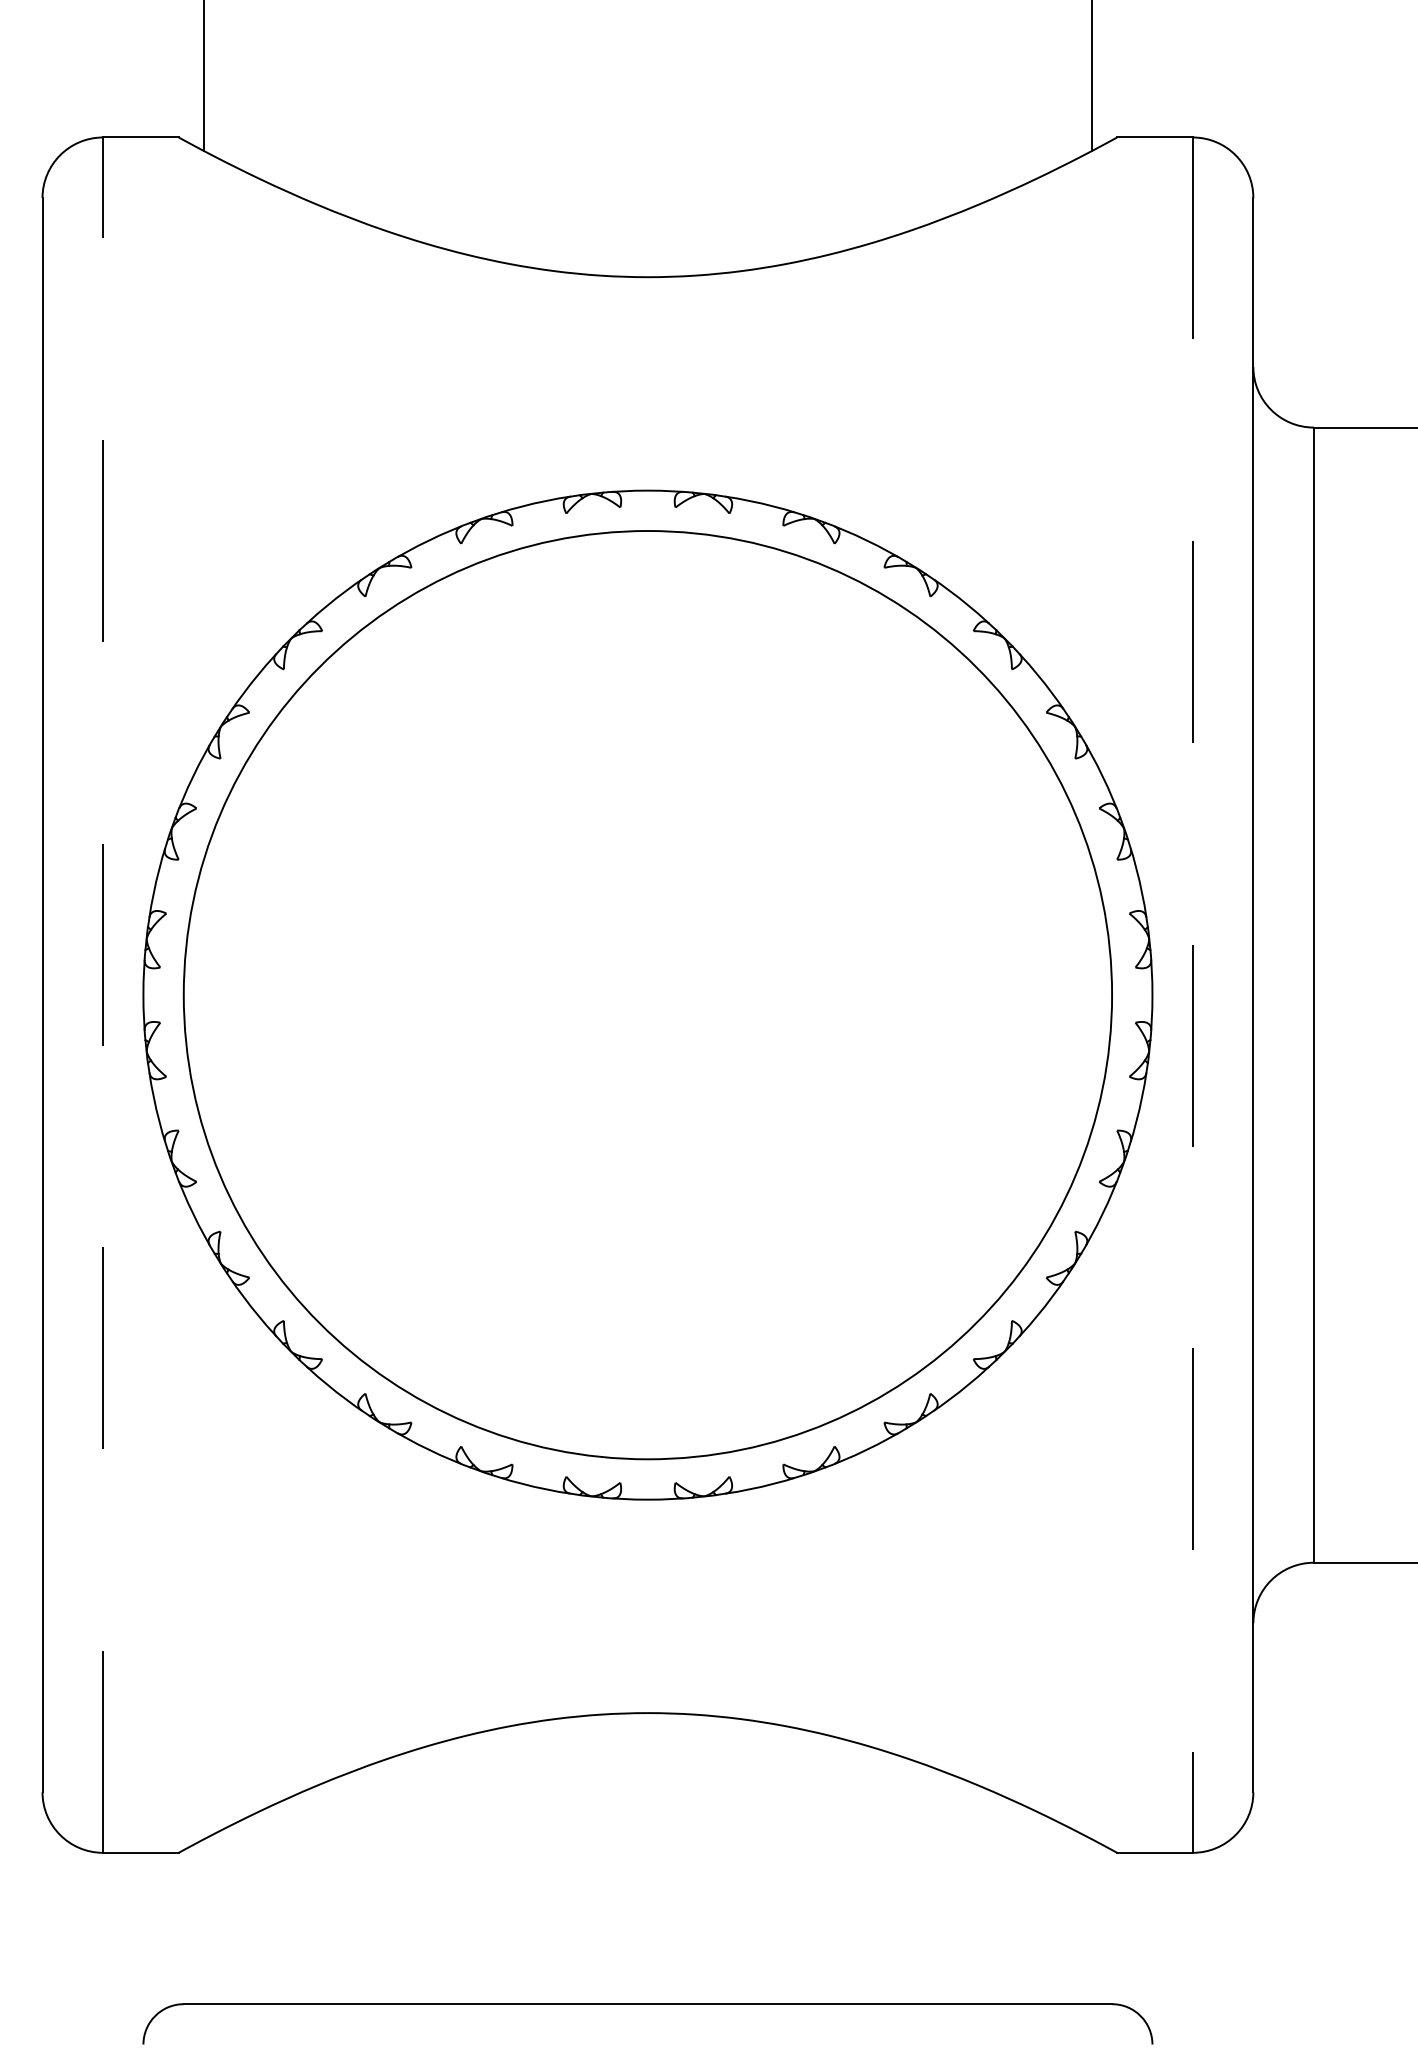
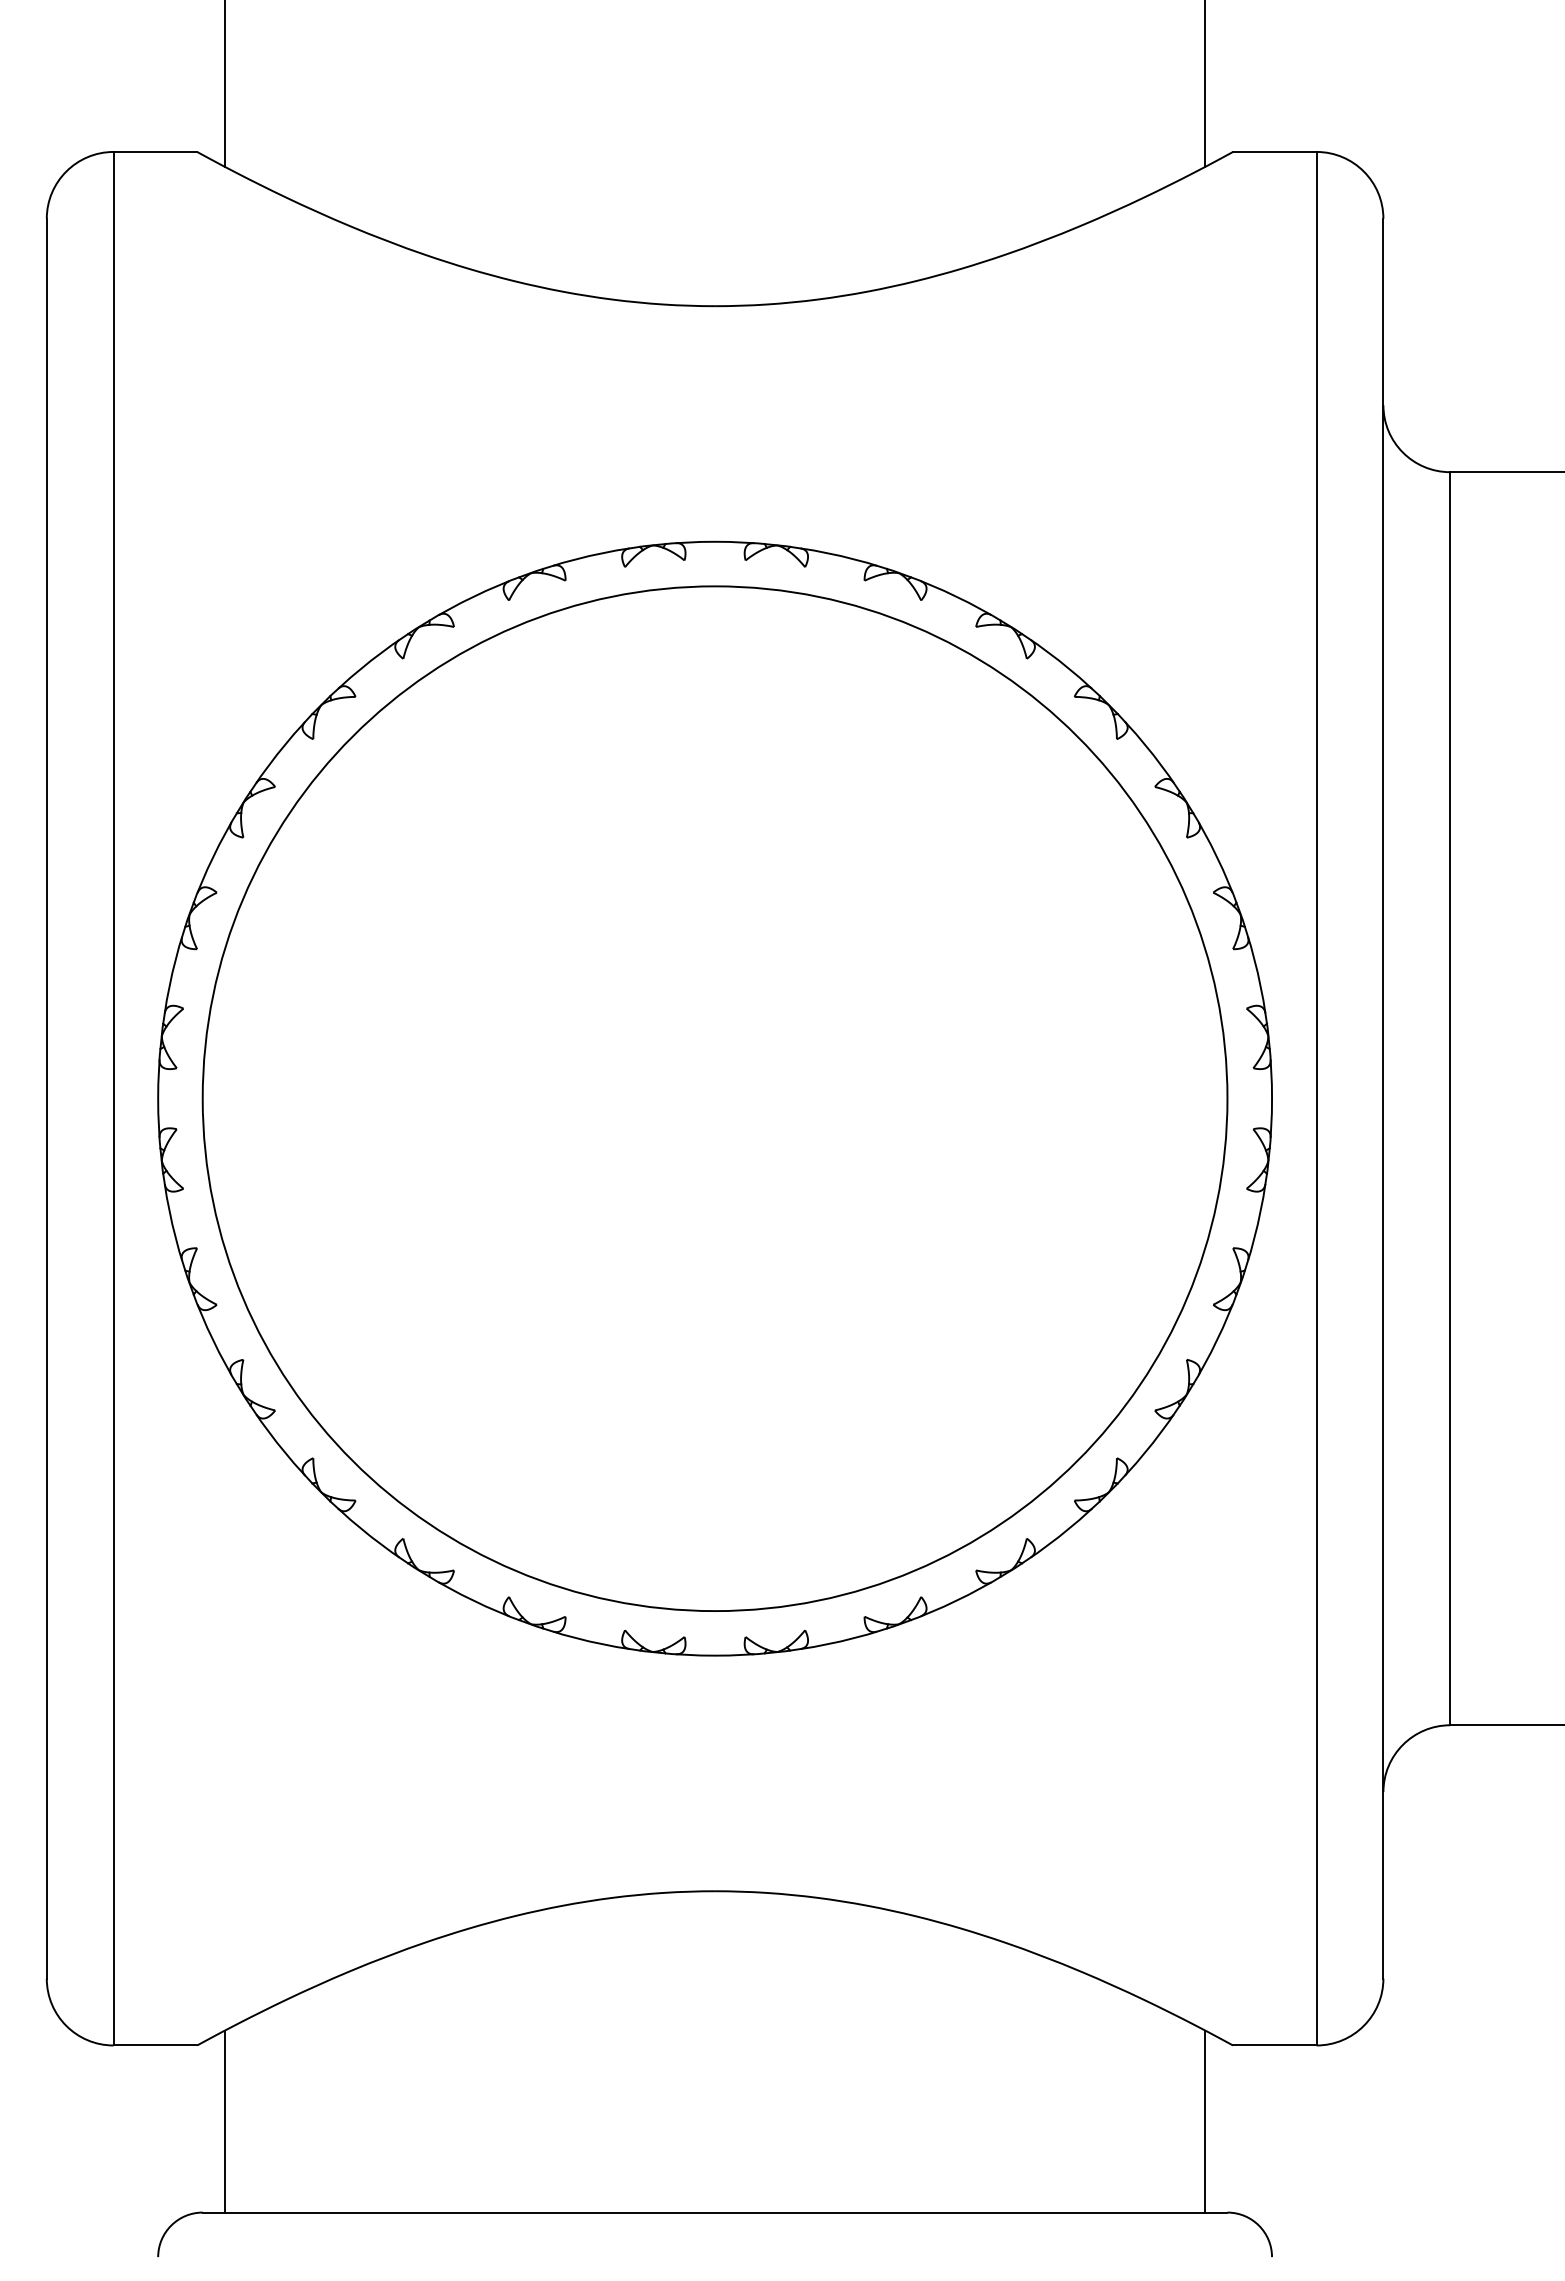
line: (102, 994) -> (113, 1098), dashed -> solid
line: (1192, 994) -> (1316, 1098), dashed -> solid
line: (204, 1921) -> (225, 2121), added
line: (1092, 1921) -> (1205, 2121), added

